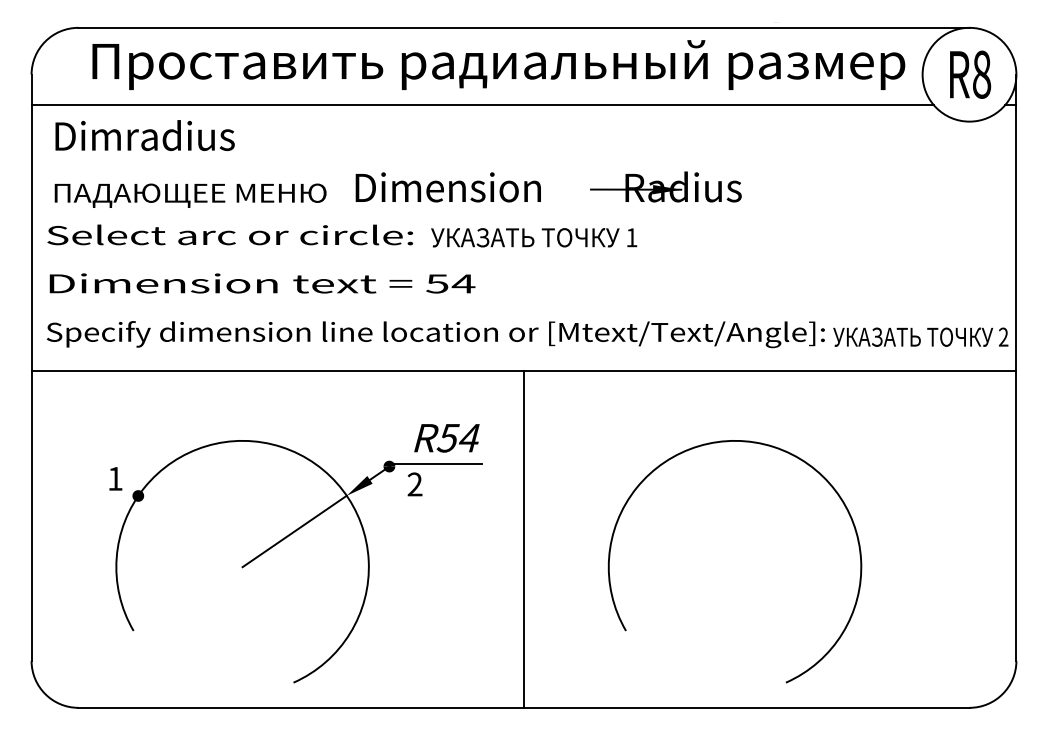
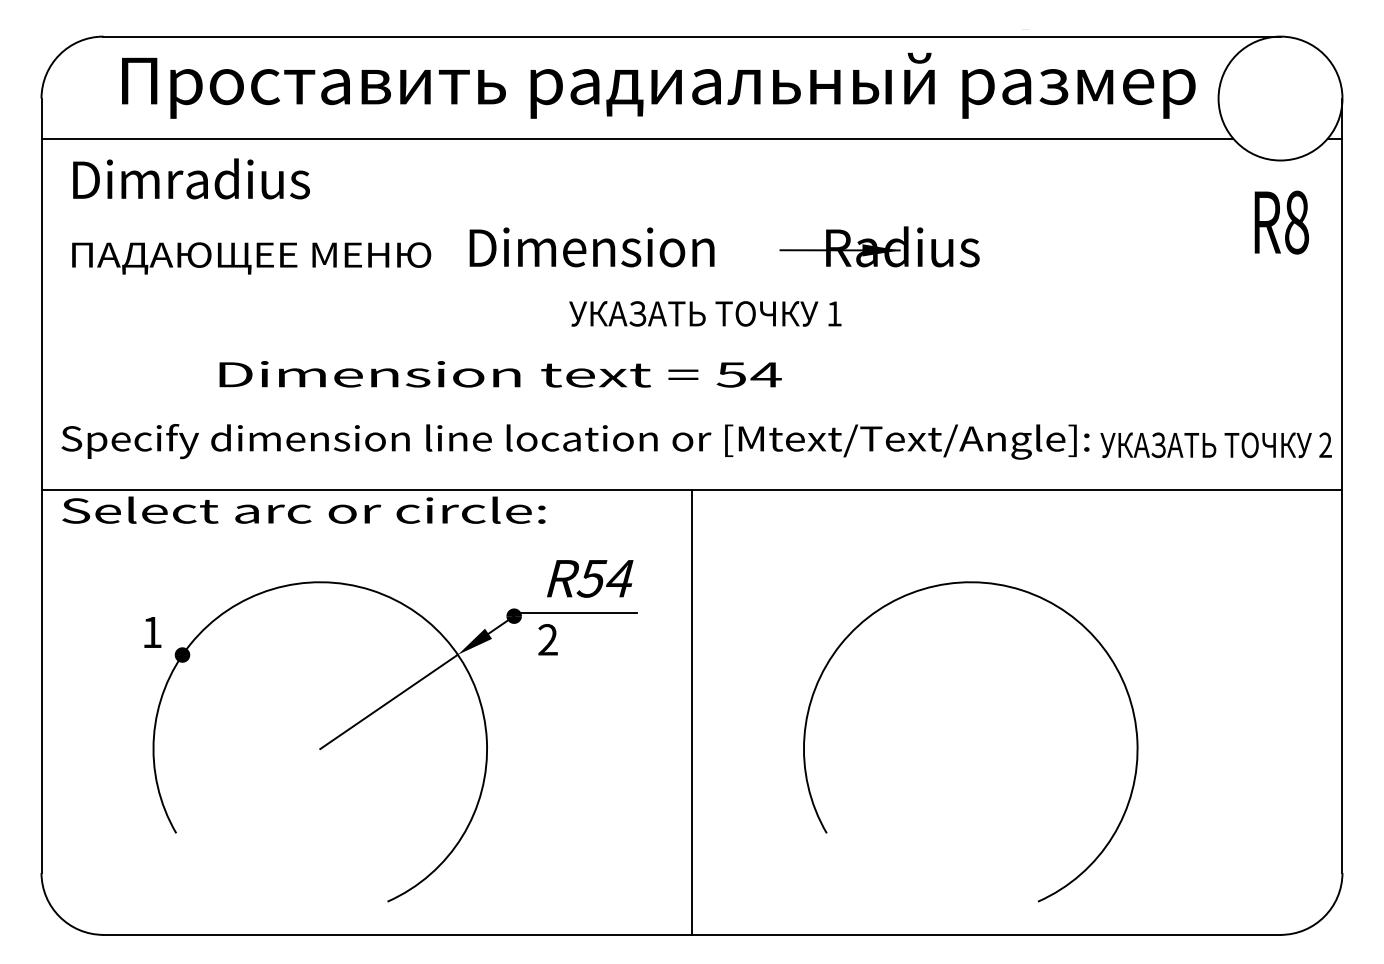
text: (970, 74) -> (1281, 222), moved
text: (229, 234) -> (303, 509), moved
text: (262, 283) -> (500, 374), moved

